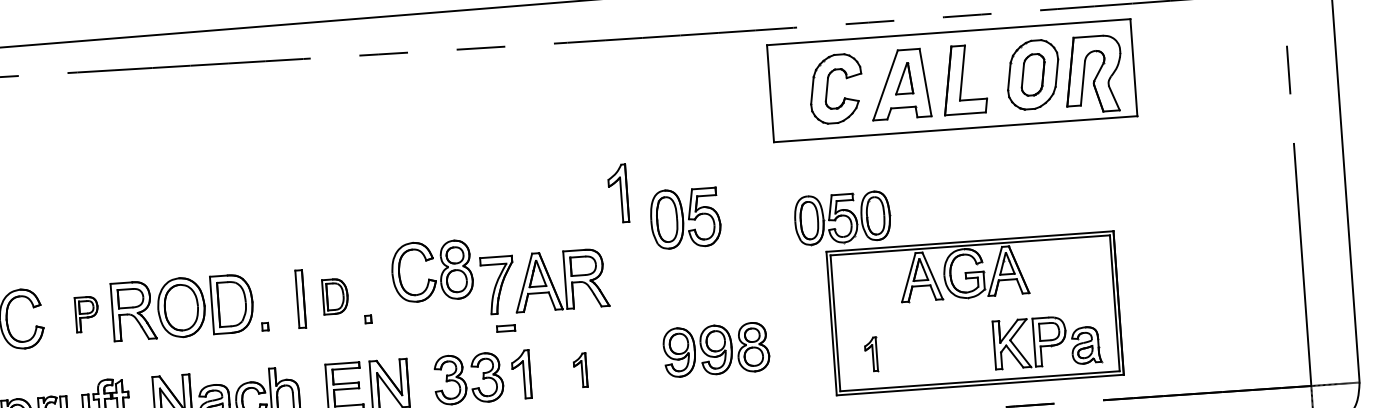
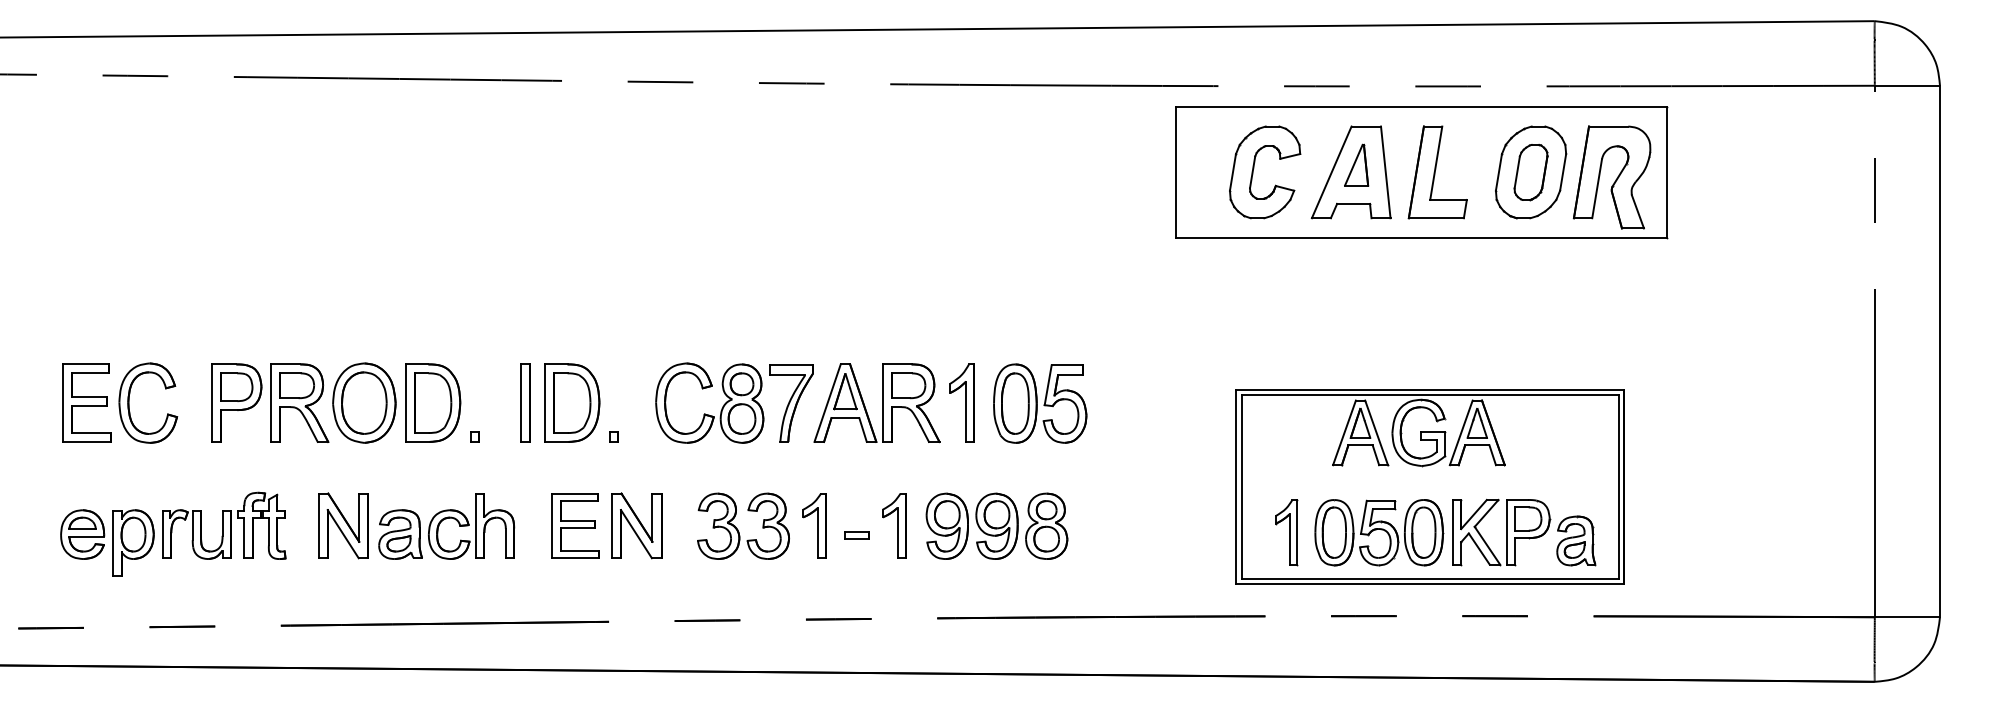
part: (617, 193) -> (961, 402), moved
part: (685, 218) -> (1040, 403), moved
part: (842, 218) -> (1379, 532), moved
part: (429, 278) -> (705, 413), moved
part: (335, 296) -> (572, 402), size x1.67
part: (86, 313) -> (236, 402), size x1.67
part: (505, 328) -> (856, 535), moved
part: (715, 349) -> (996, 525), moved
part: (871, 354) -> (1286, 532), size x1.43
part: (580, 370) -> (894, 525), size x1.43

